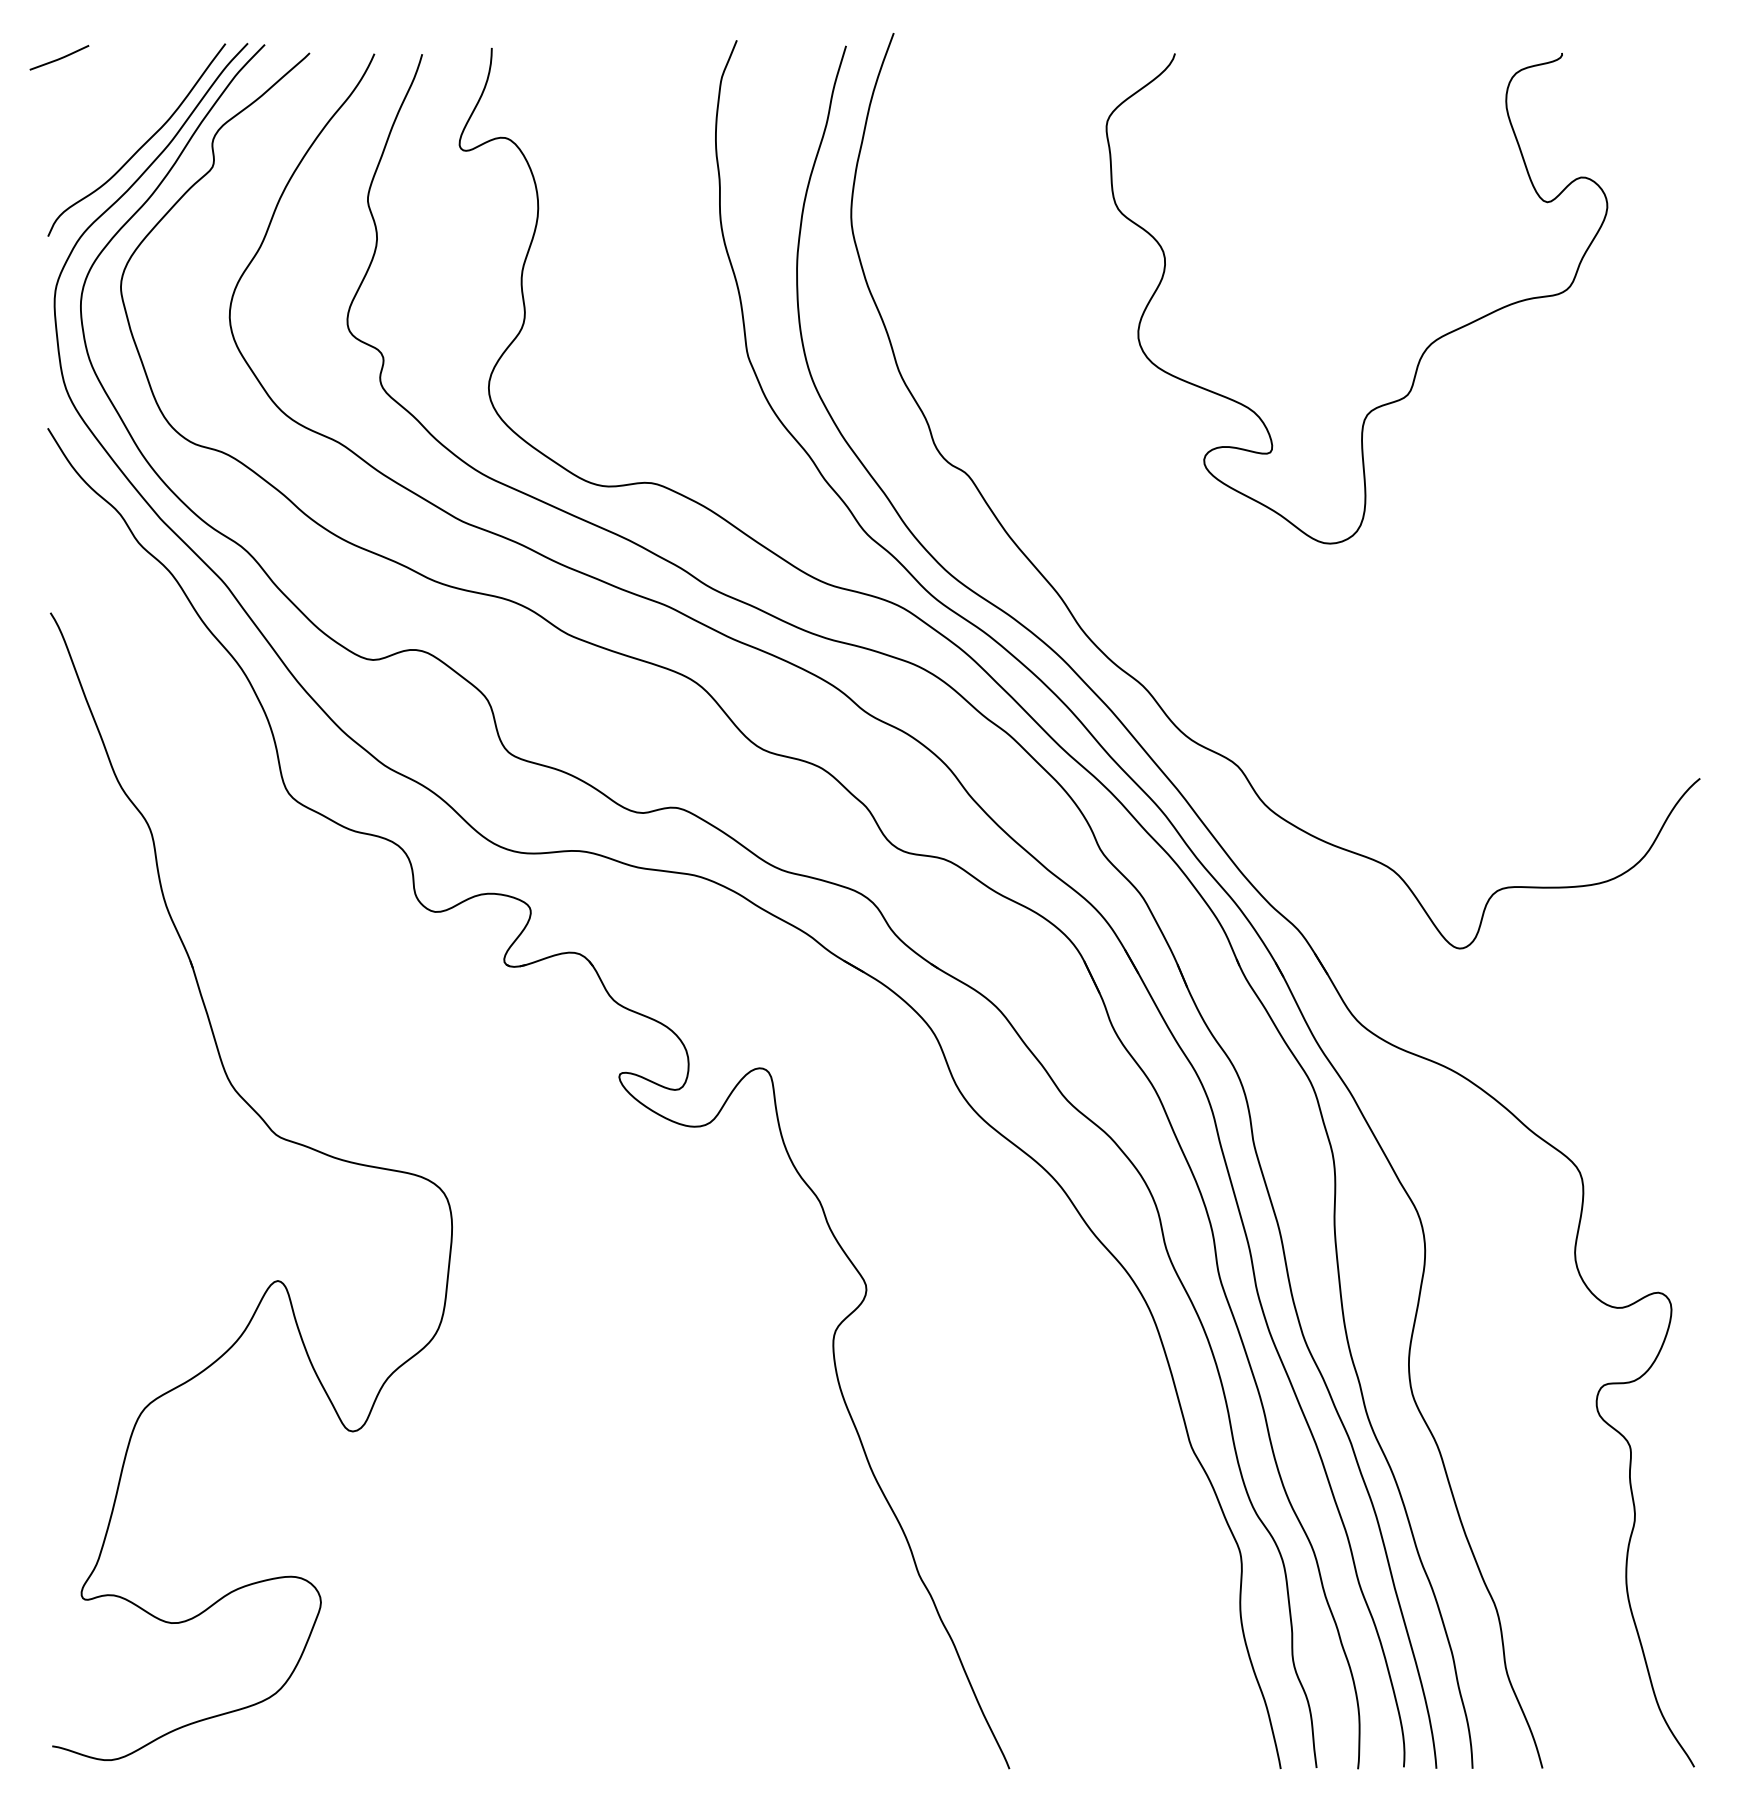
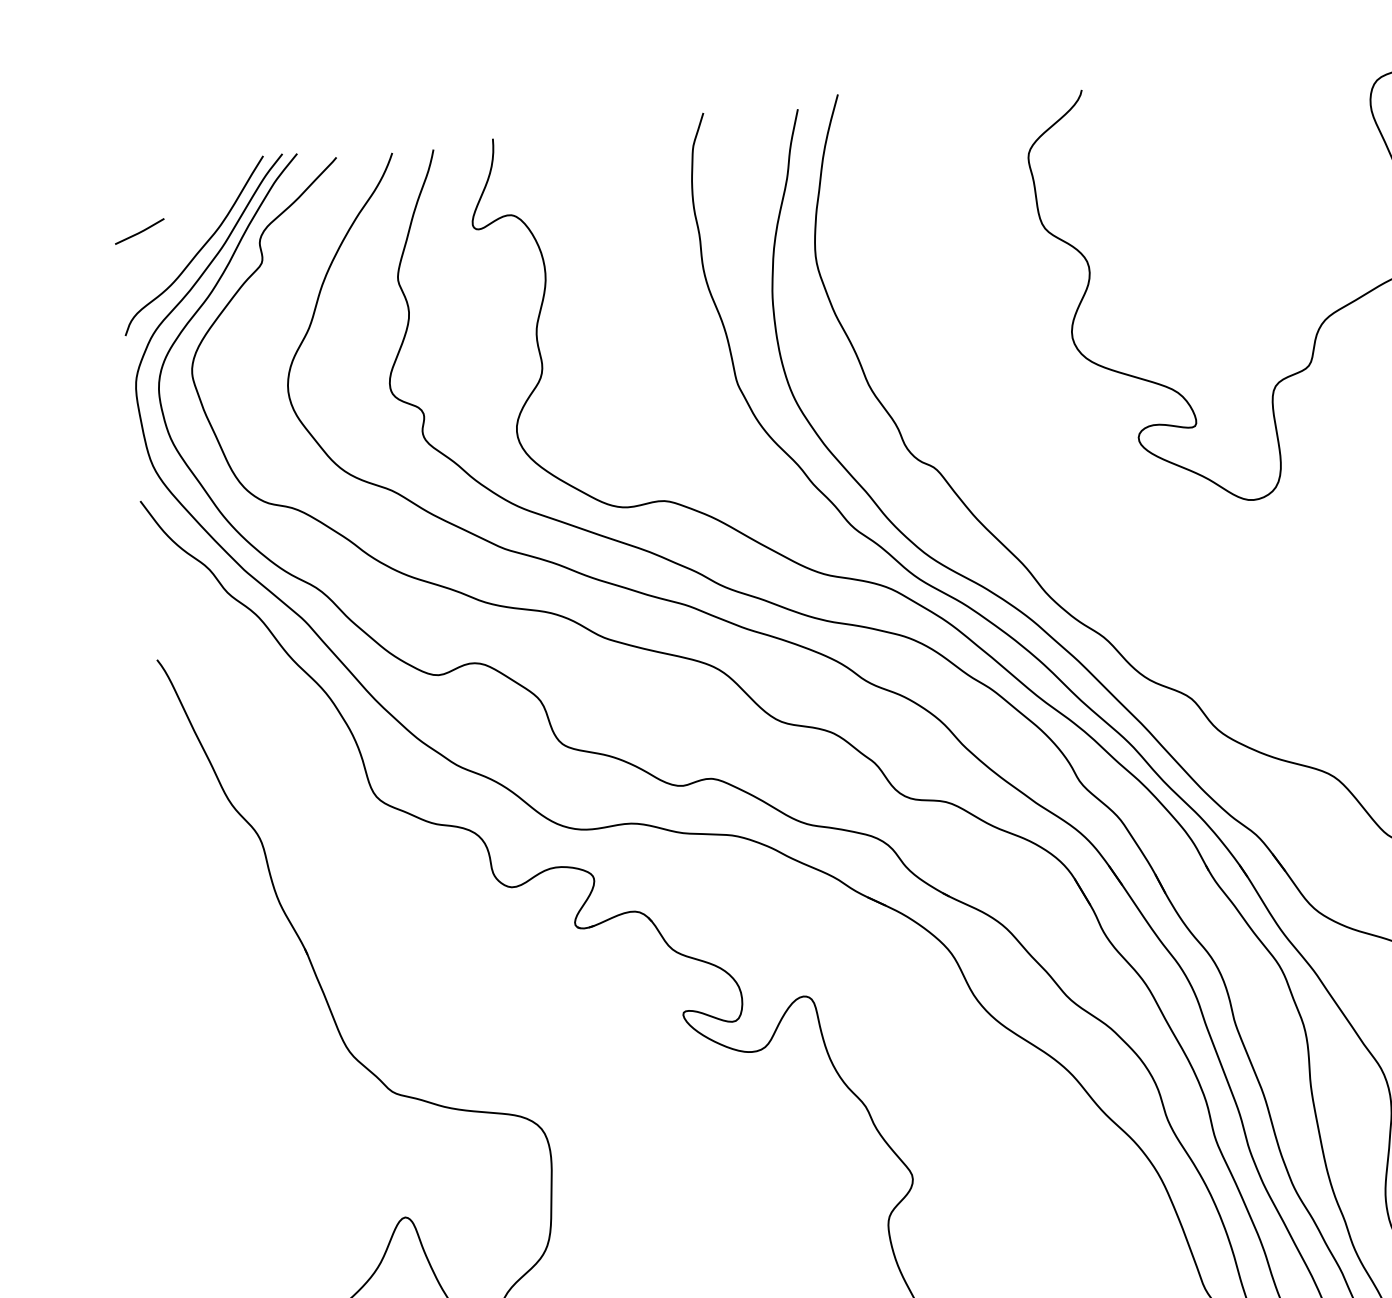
line: (60, 57) -> (140, 231), moved

